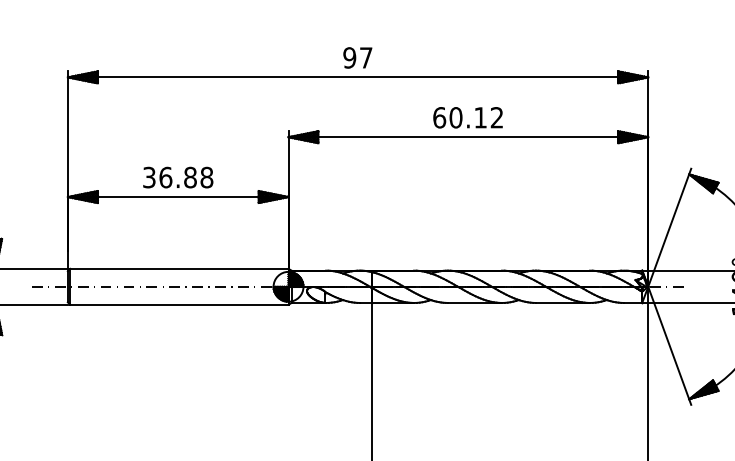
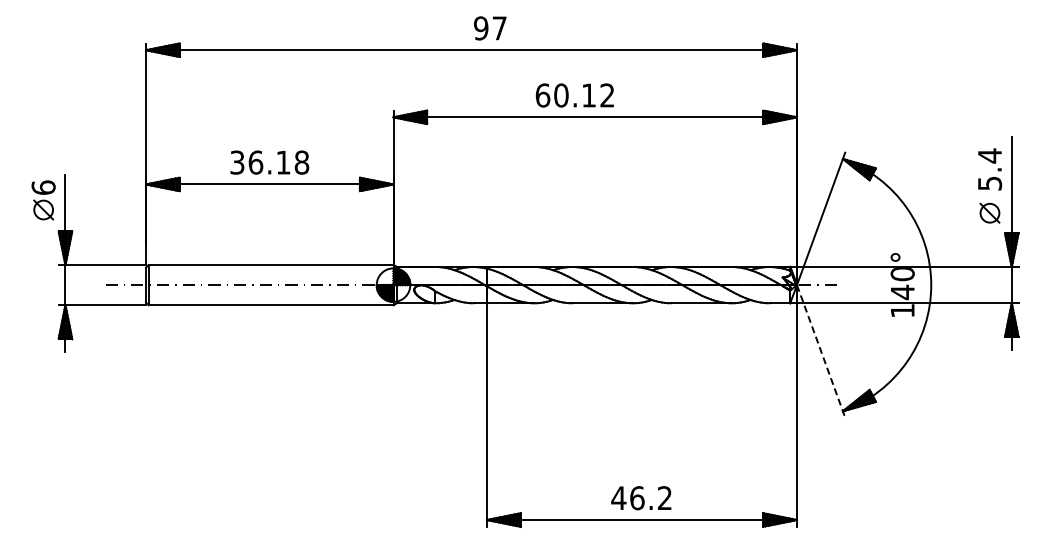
text: (358, 58) -> (490, 28), moved
text: (467, 117) -> (574, 95), moved
text: (190, 177) -> (283, 162), 36.88 -> 36.18
line: (670, 345) -> (821, 351), solid -> dashed

